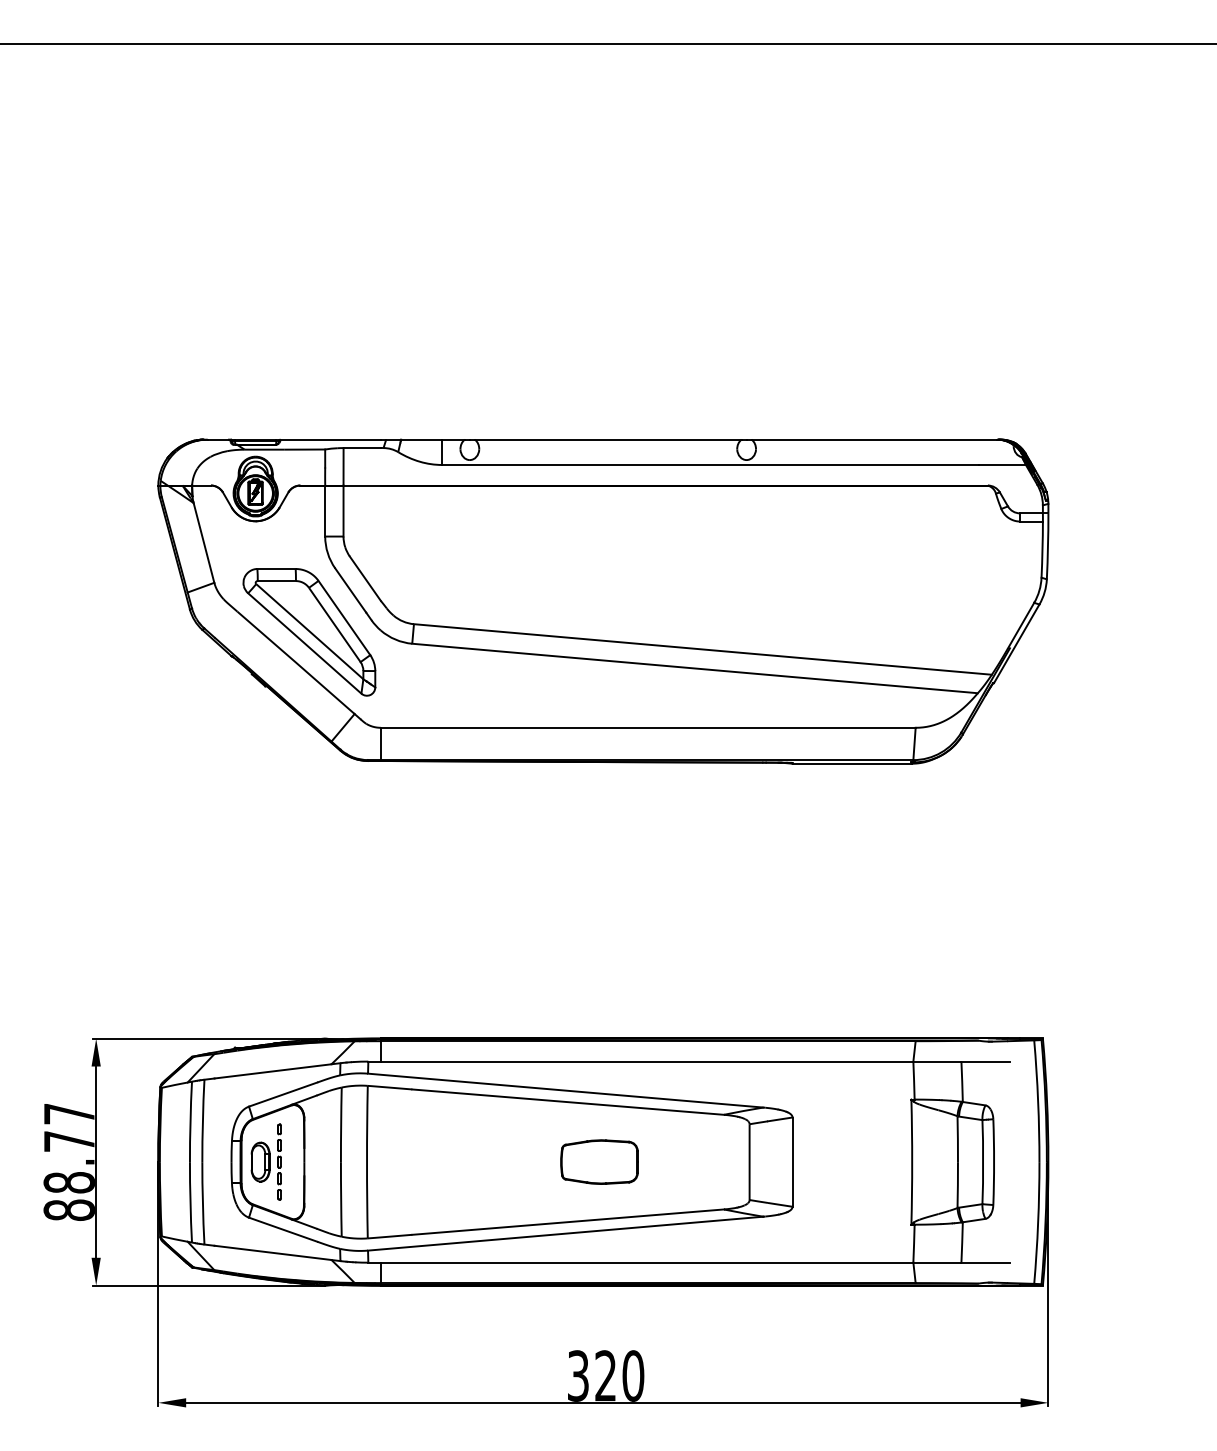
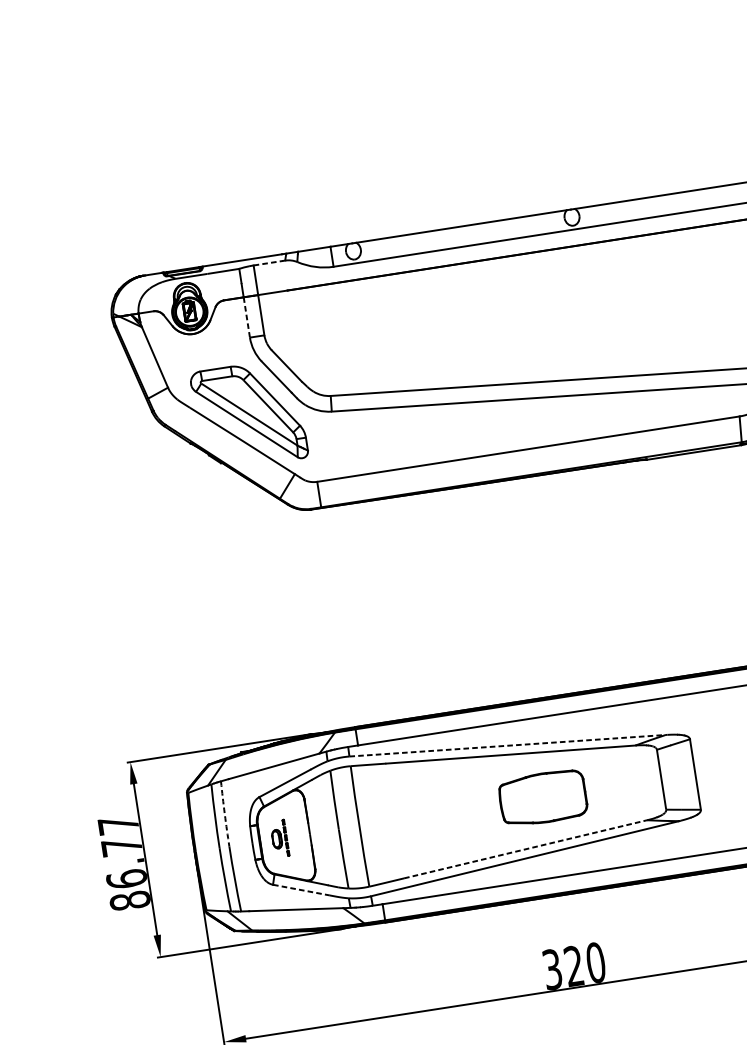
line: (362, 448) -> (268, 263), solid -> dashed
line: (325, 511) -> (247, 317), solid -> dashed
line: (566, 1090) -> (508, 745), solid -> dashed
arc: (202, 1120) -> (224, 813), solid -> dashed
part: (265, 1161) -> (279, 838), size x0.6
part: (599, 1161) -> (542, 797), size x1.4
text: (68, 1182) -> (126, 879), 88.77 -> 86.77
line: (568, 1222) -> (525, 849), solid -> dashed
line: (283, 1229) -> (301, 889), solid -> dashed

